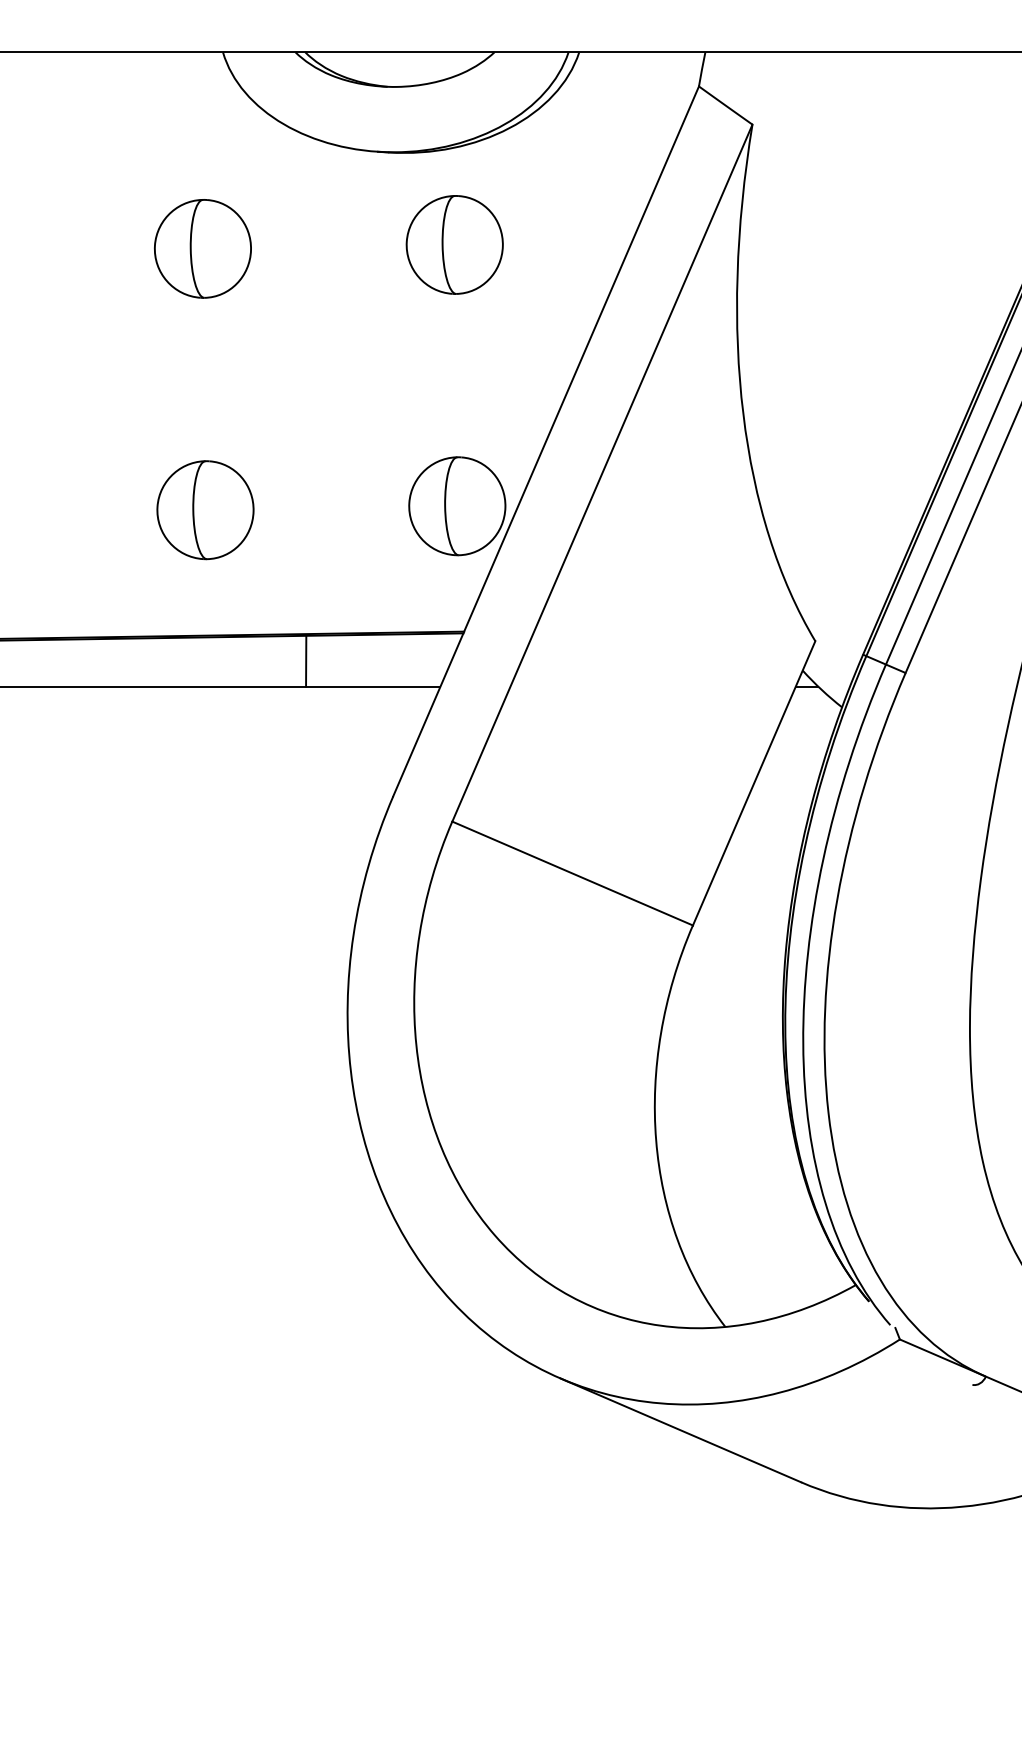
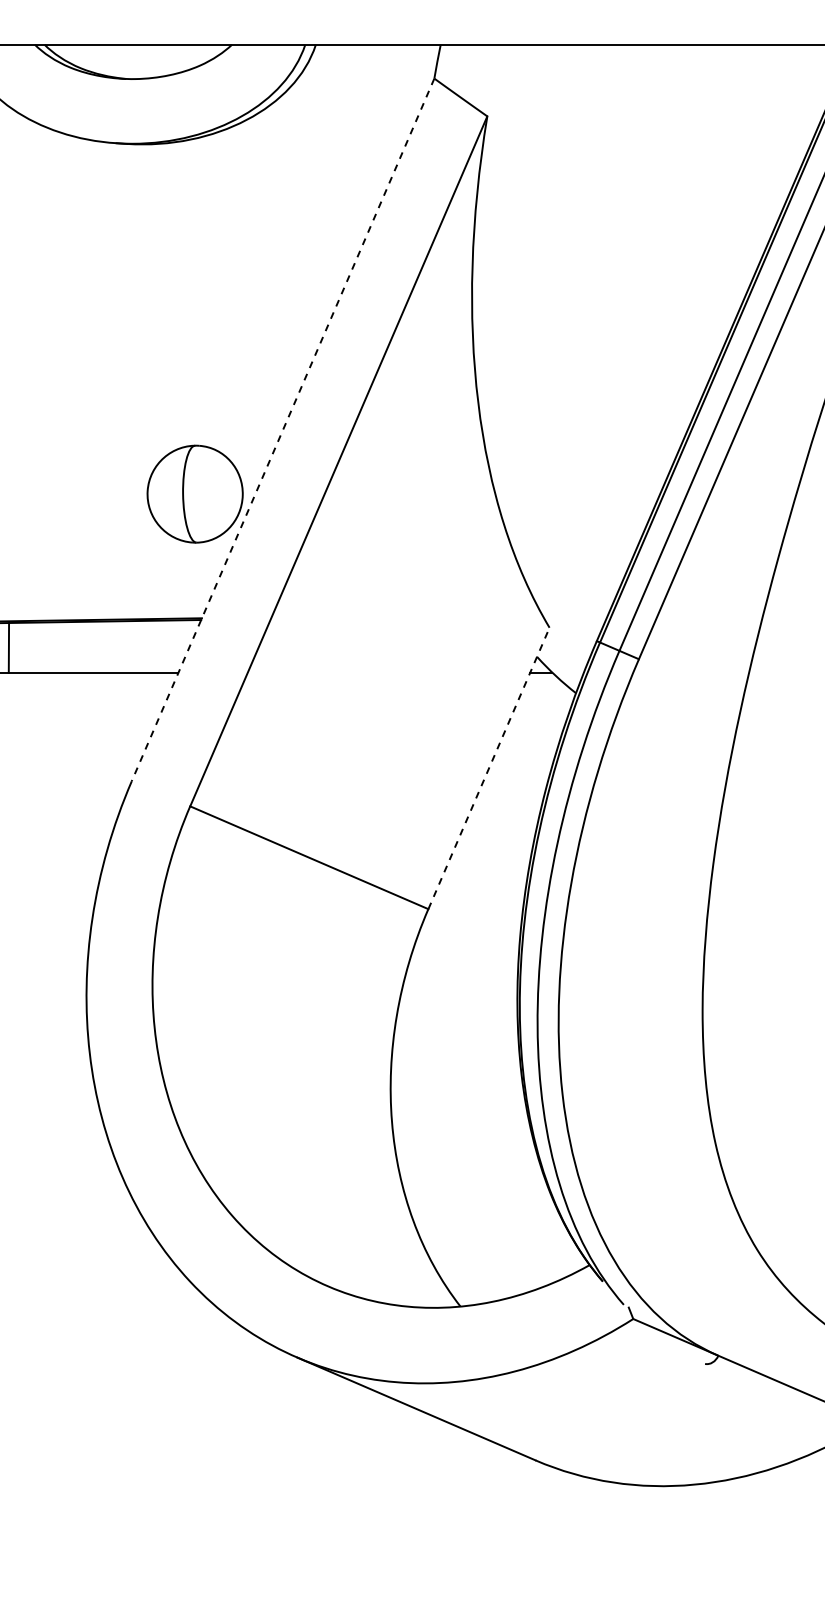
part: (454, 244) -> (192, 235), removed
line: (545, 441) -> (282, 430), solid -> dashed
line: (306, 660) -> (9, 646), moved
line: (754, 783) -> (489, 768), solid -> dashed

